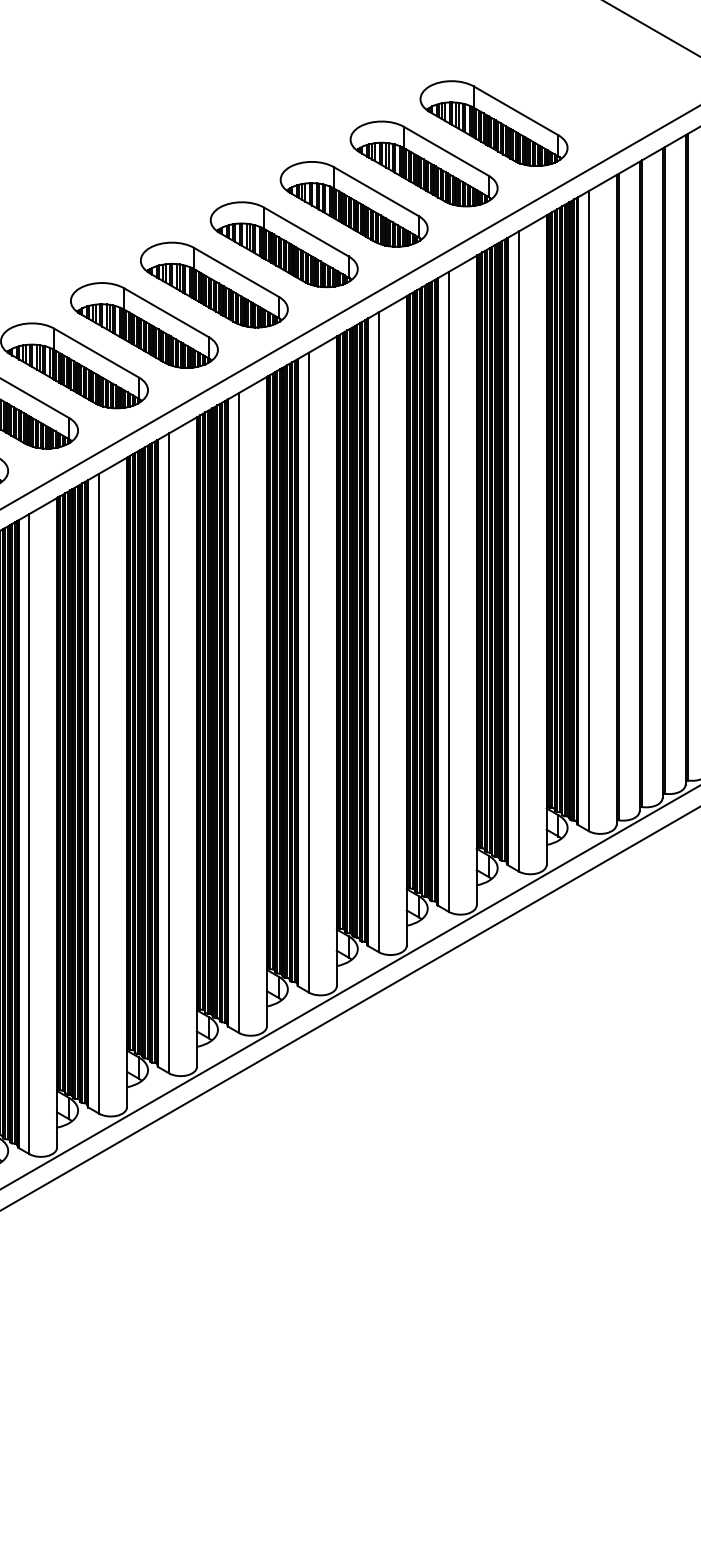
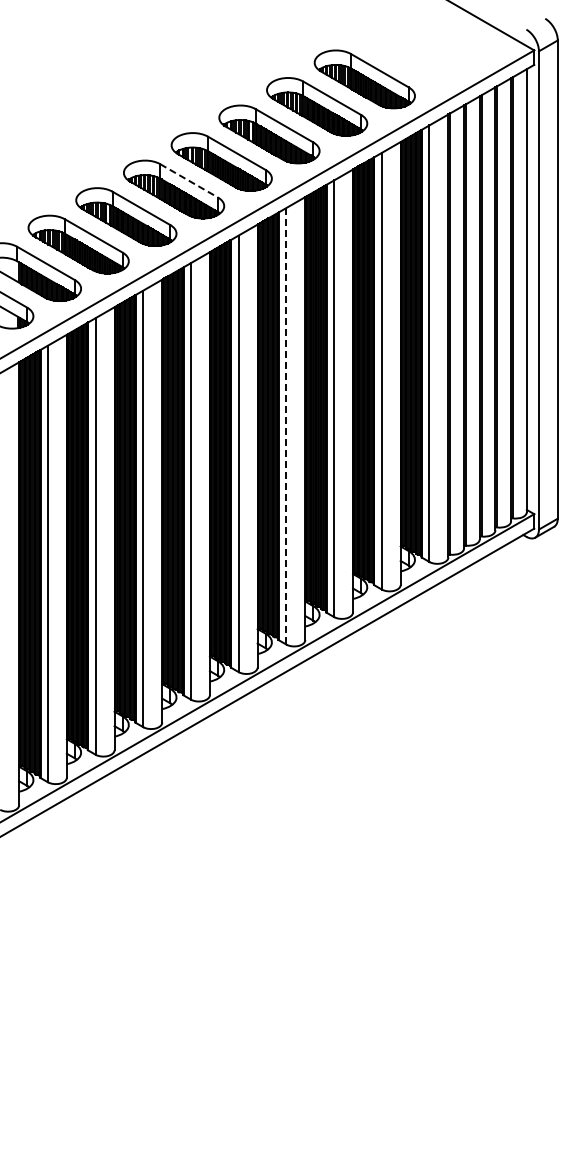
line: (236, 273) -> (189, 181), solid -> dashed
line: (379, 632) -> (286, 426), solid -> dashed

